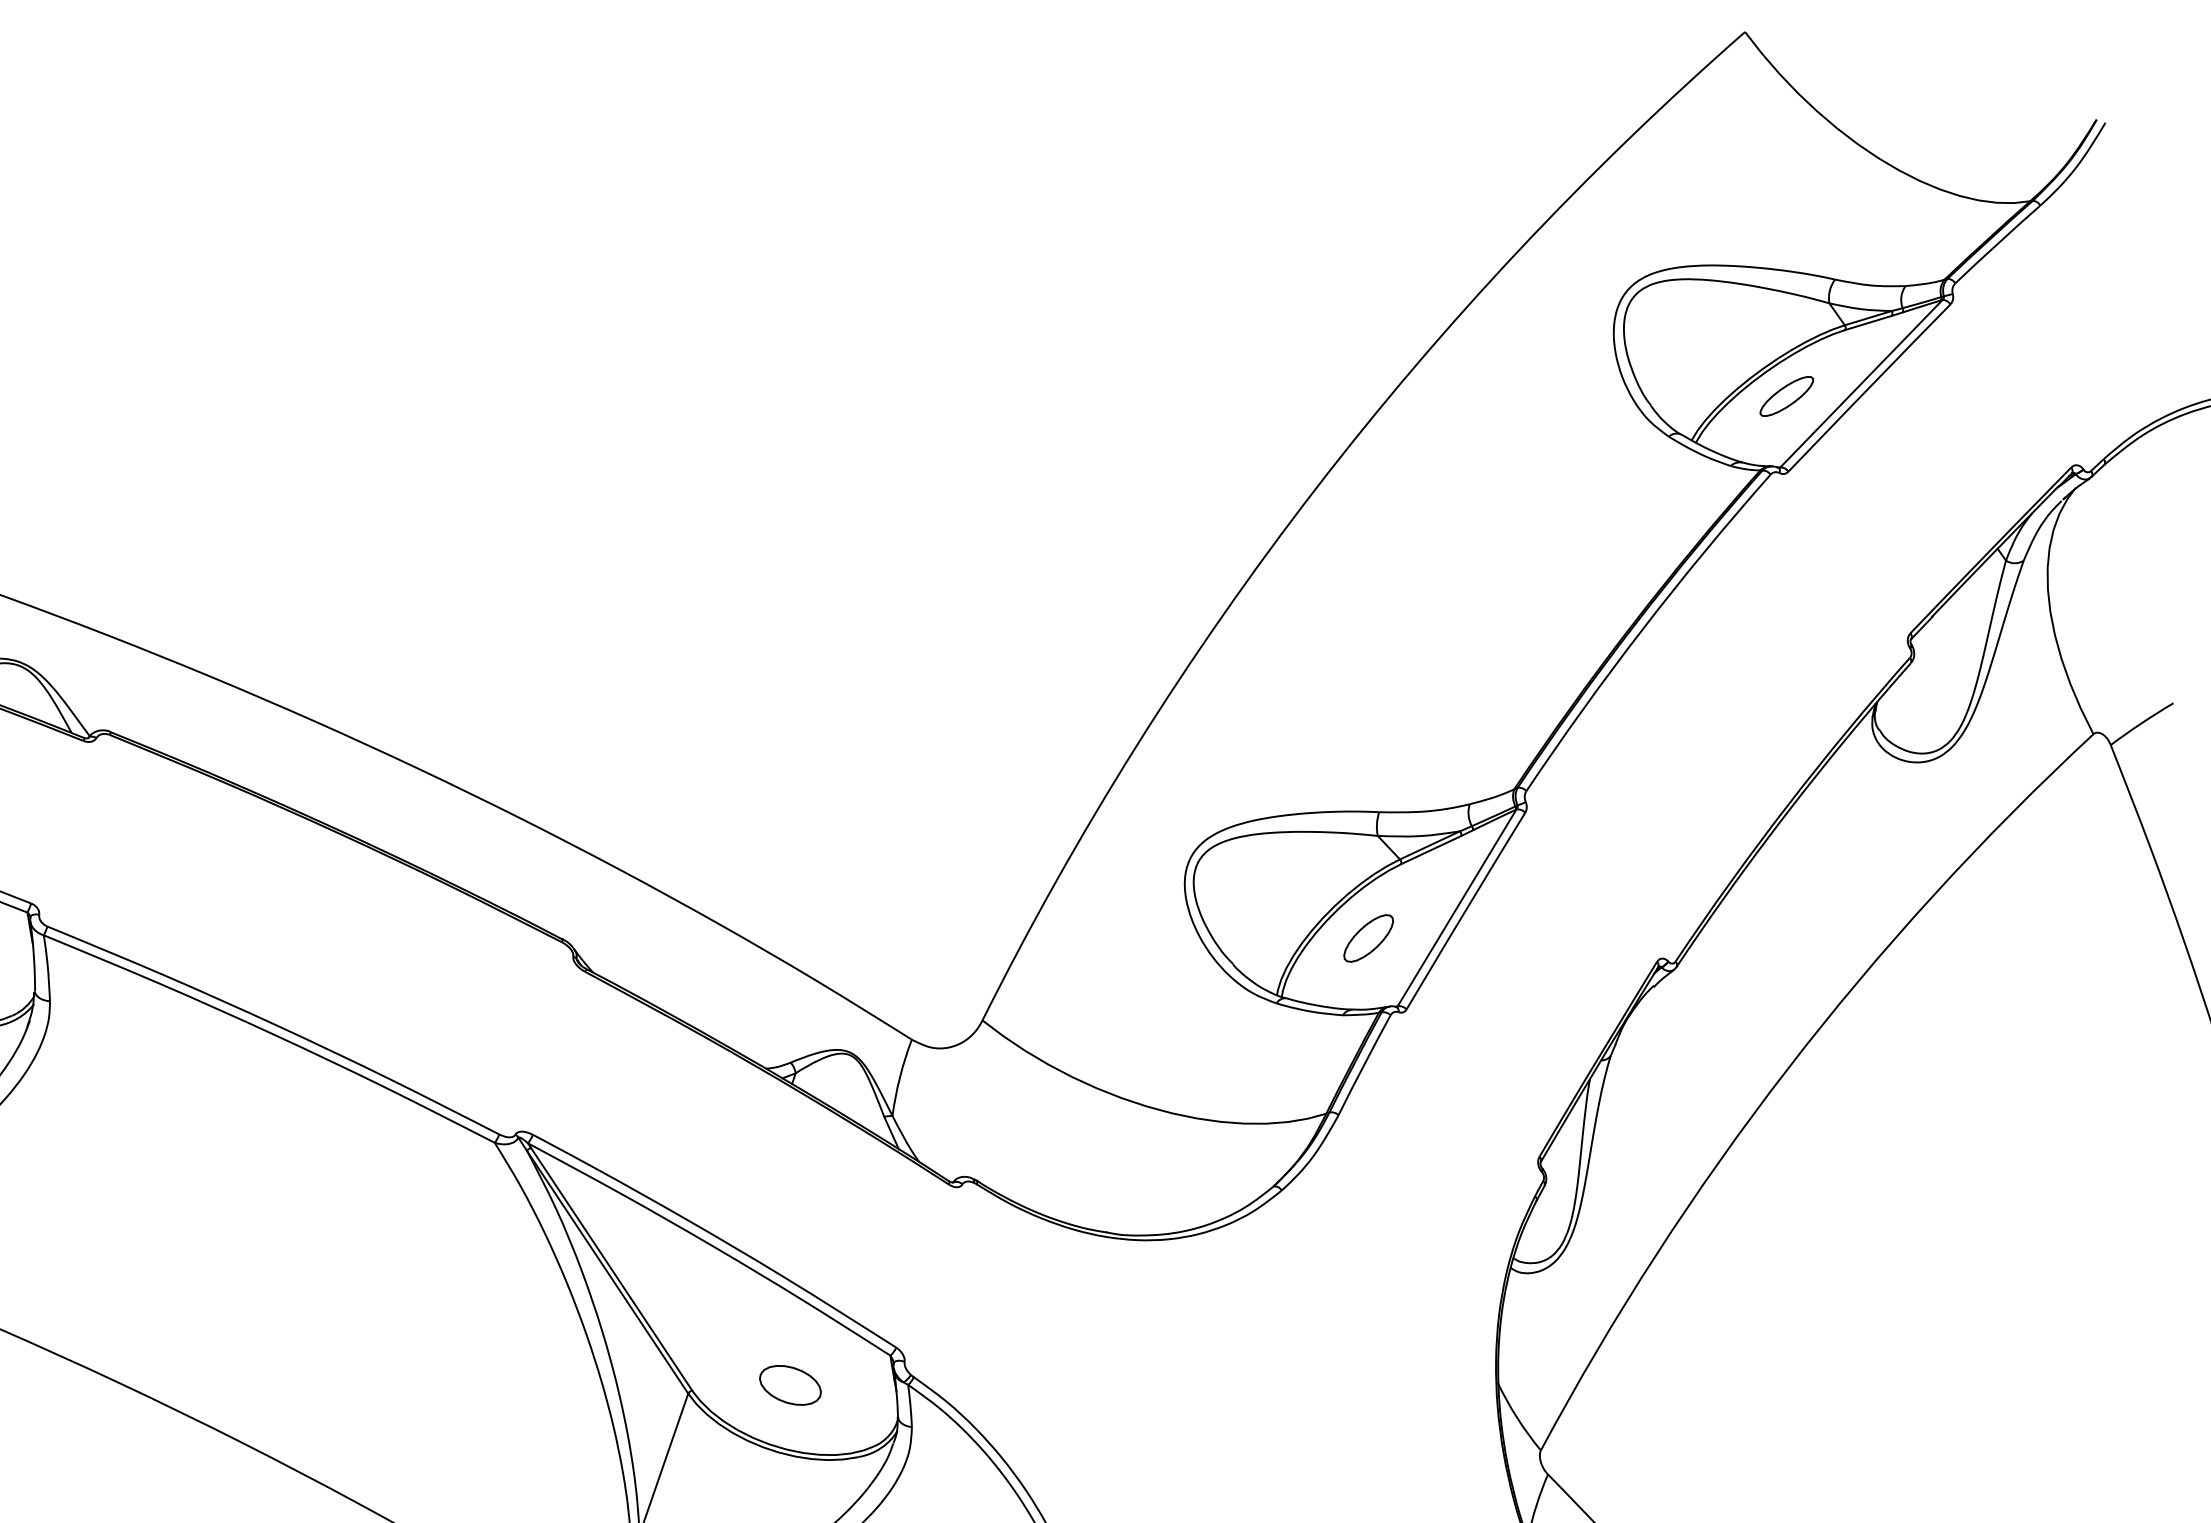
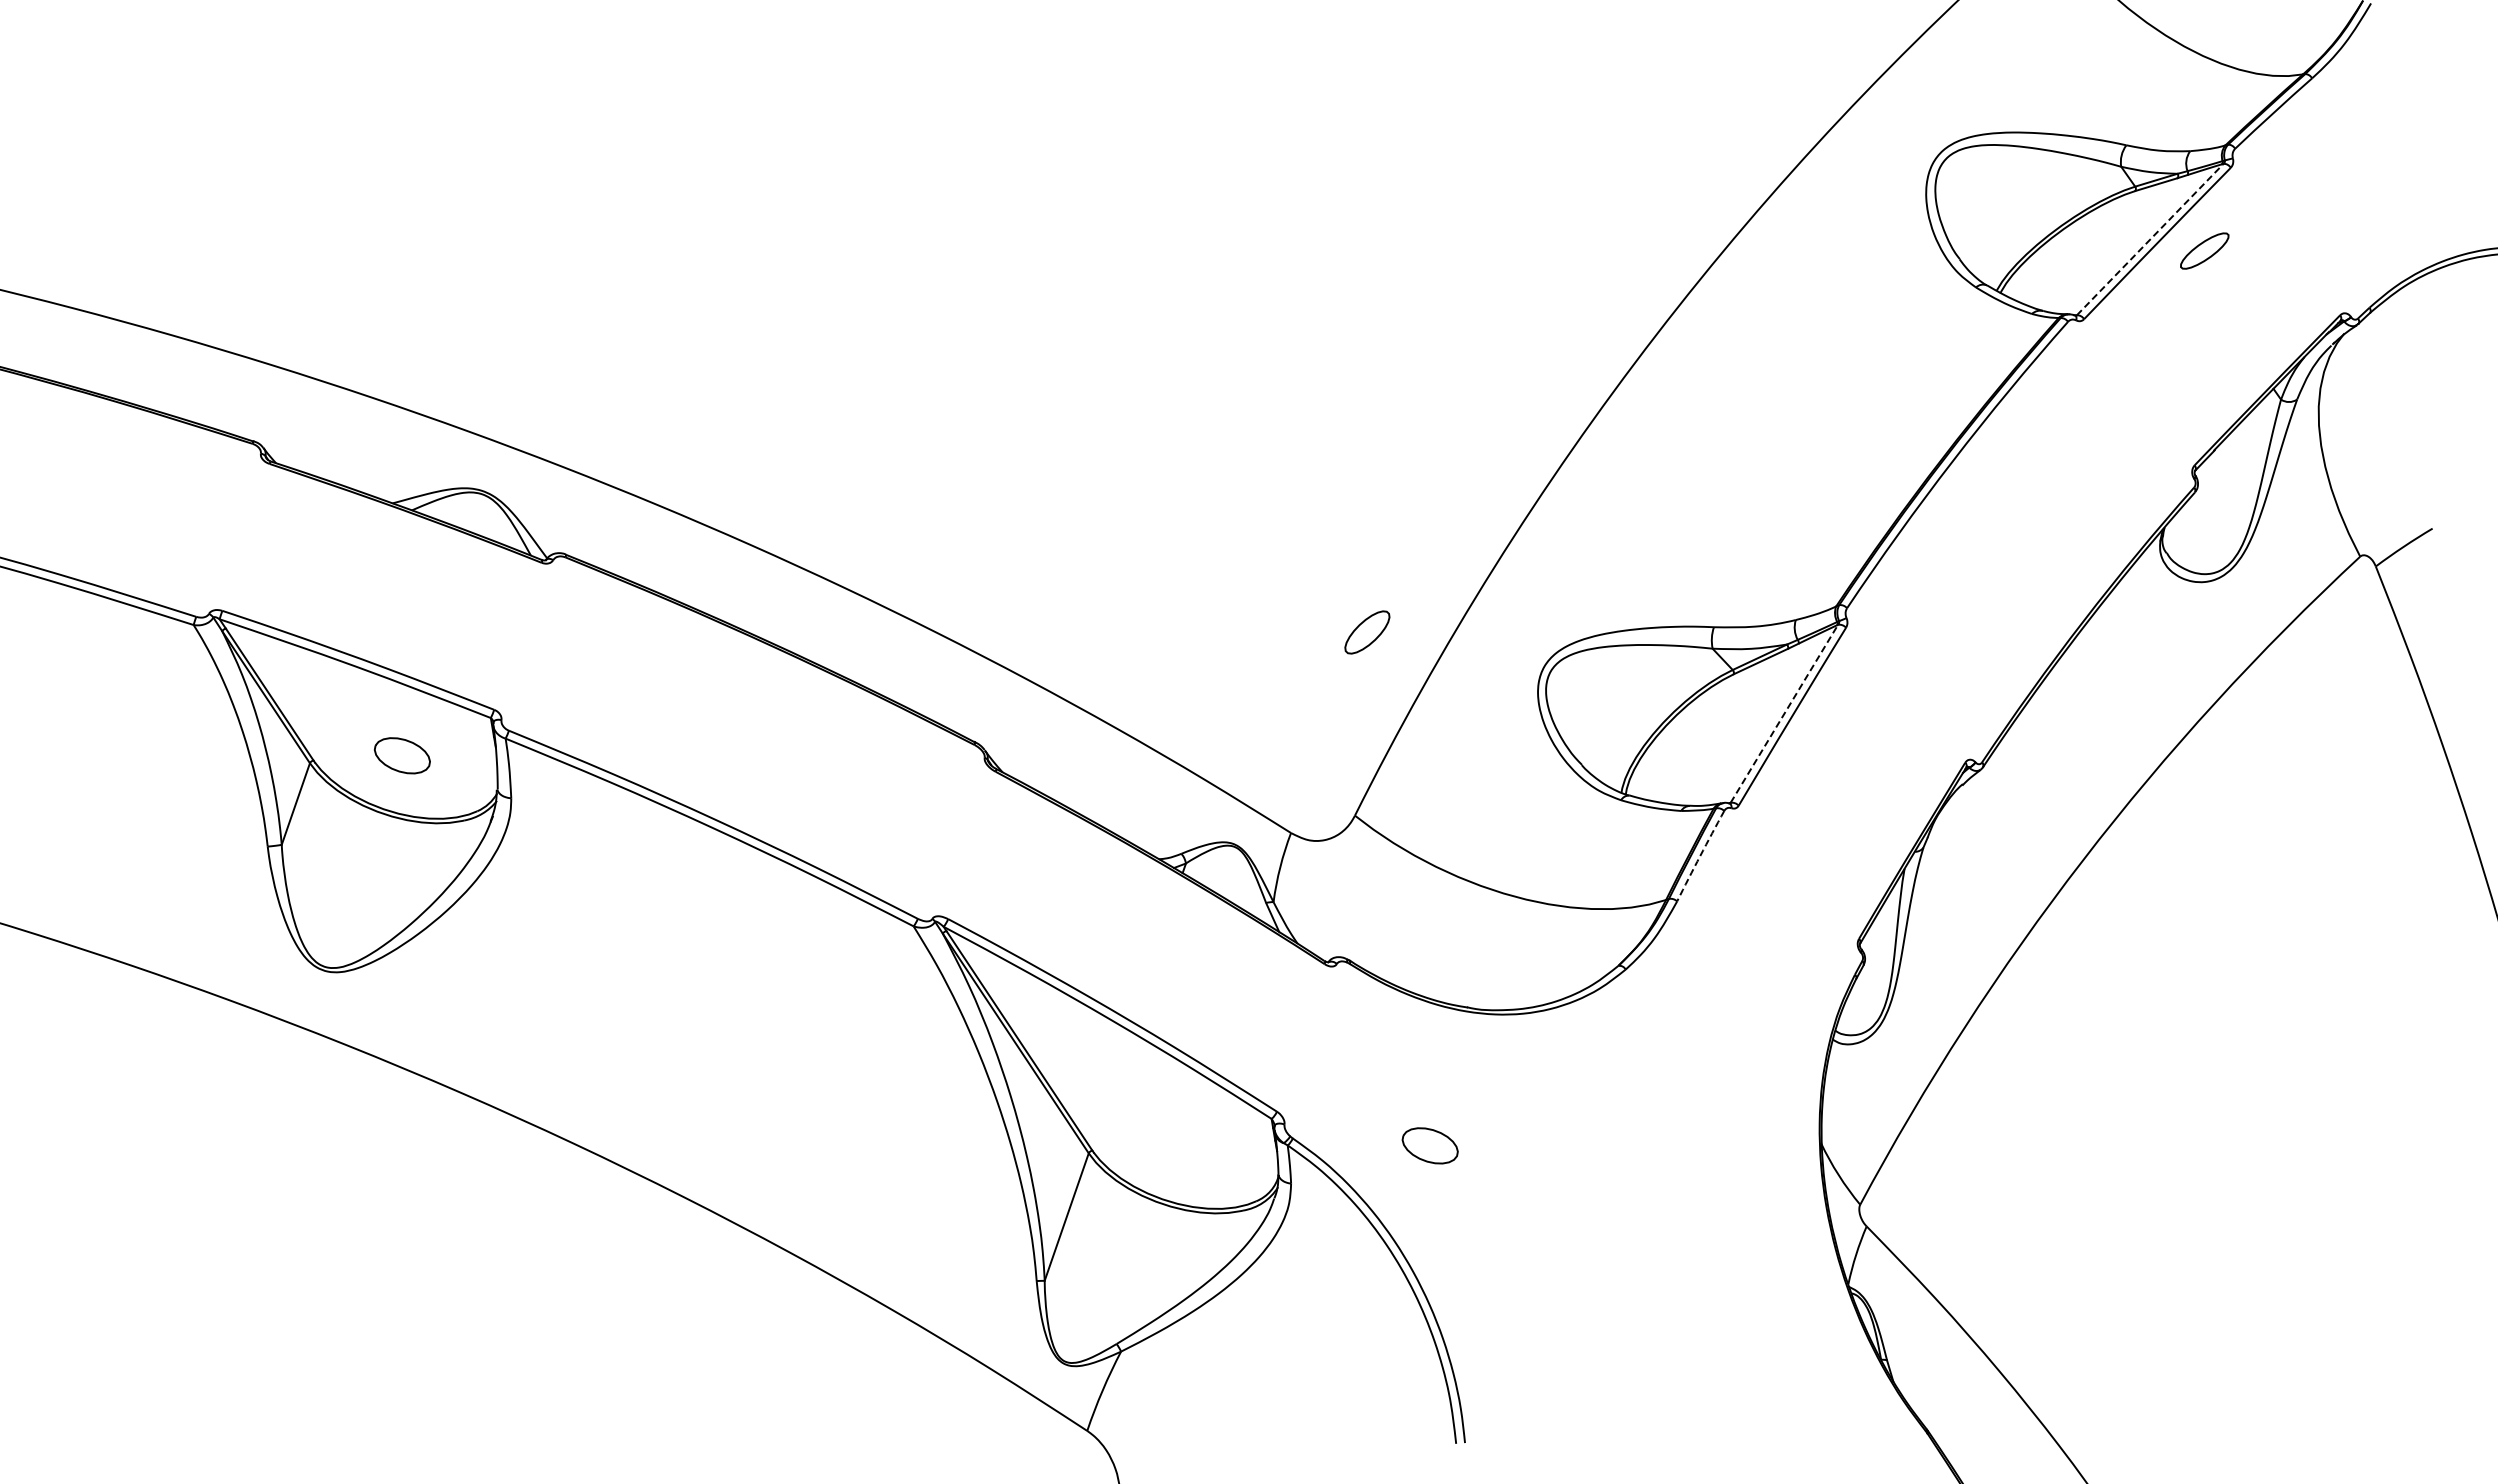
line: (1861, 383) -> (2150, 239), solid -> dashed
part: (1786, 395) -> (2204, 250), moved
line: (1457, 907) -> (1784, 713), solid -> dashed
part: (1368, 938) -> (1367, 632), moved
arc: (1364, 1064) -> (1700, 855), solid -> dashed
part: (789, 1384) -> (1429, 1145), moved

